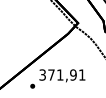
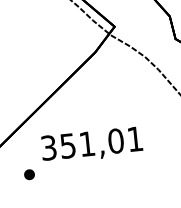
text: (62, 74) -> (92, 142), 371,91 -> 351,01

